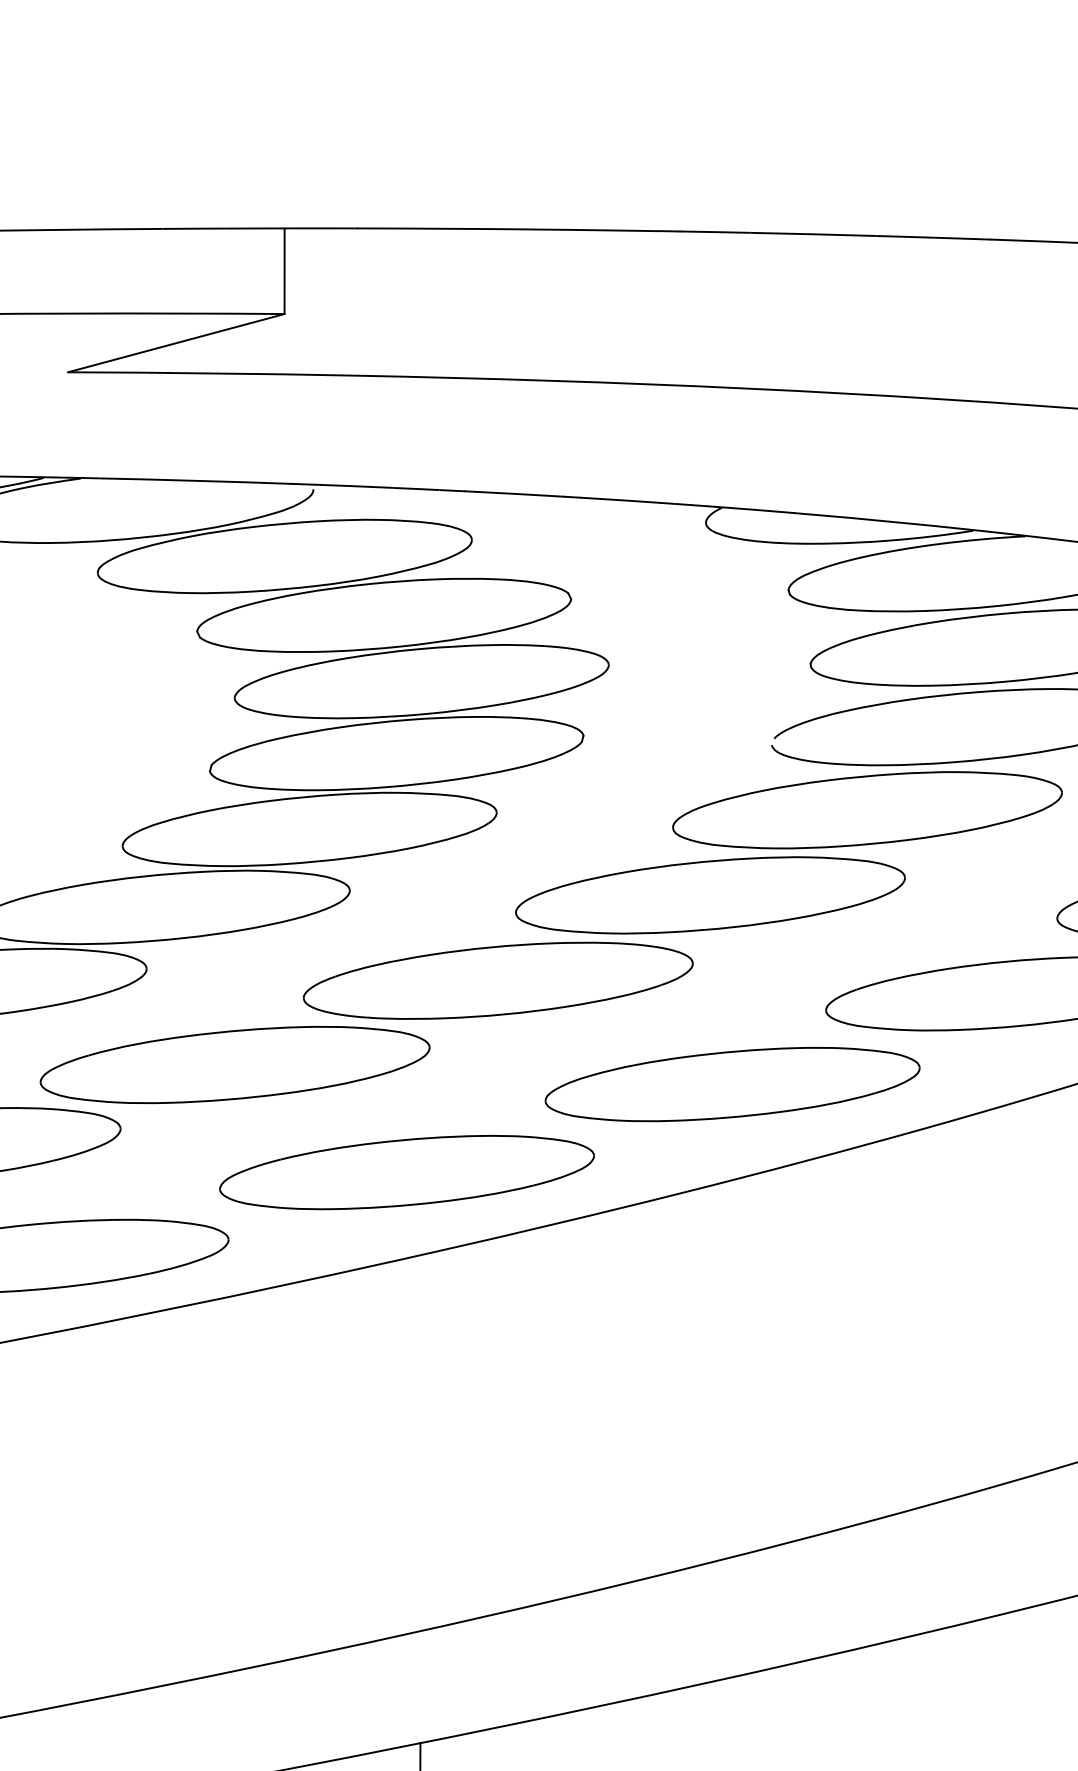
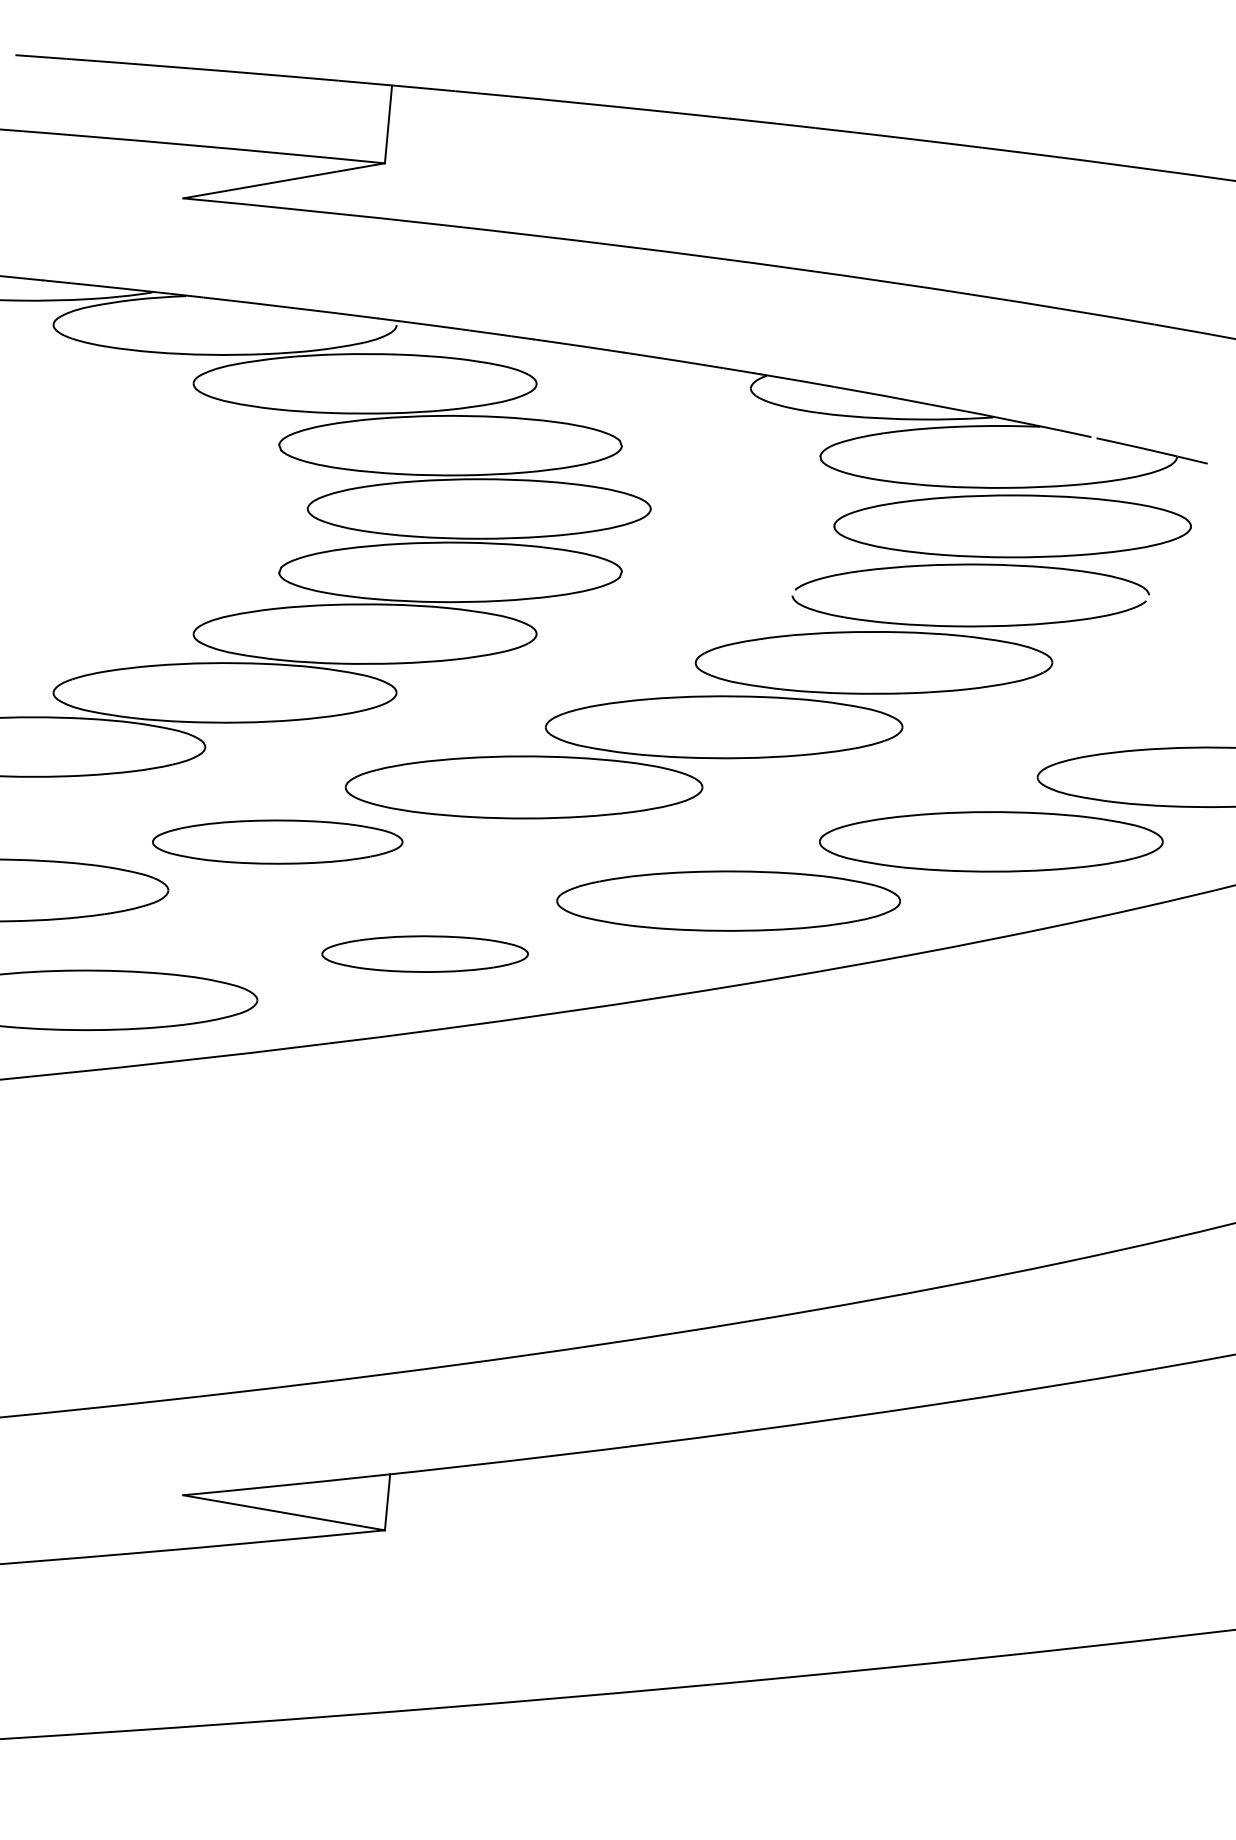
part: (234, 1064) -> (277, 841), size x0.7
part: (406, 1171) -> (424, 953), size x0.6

